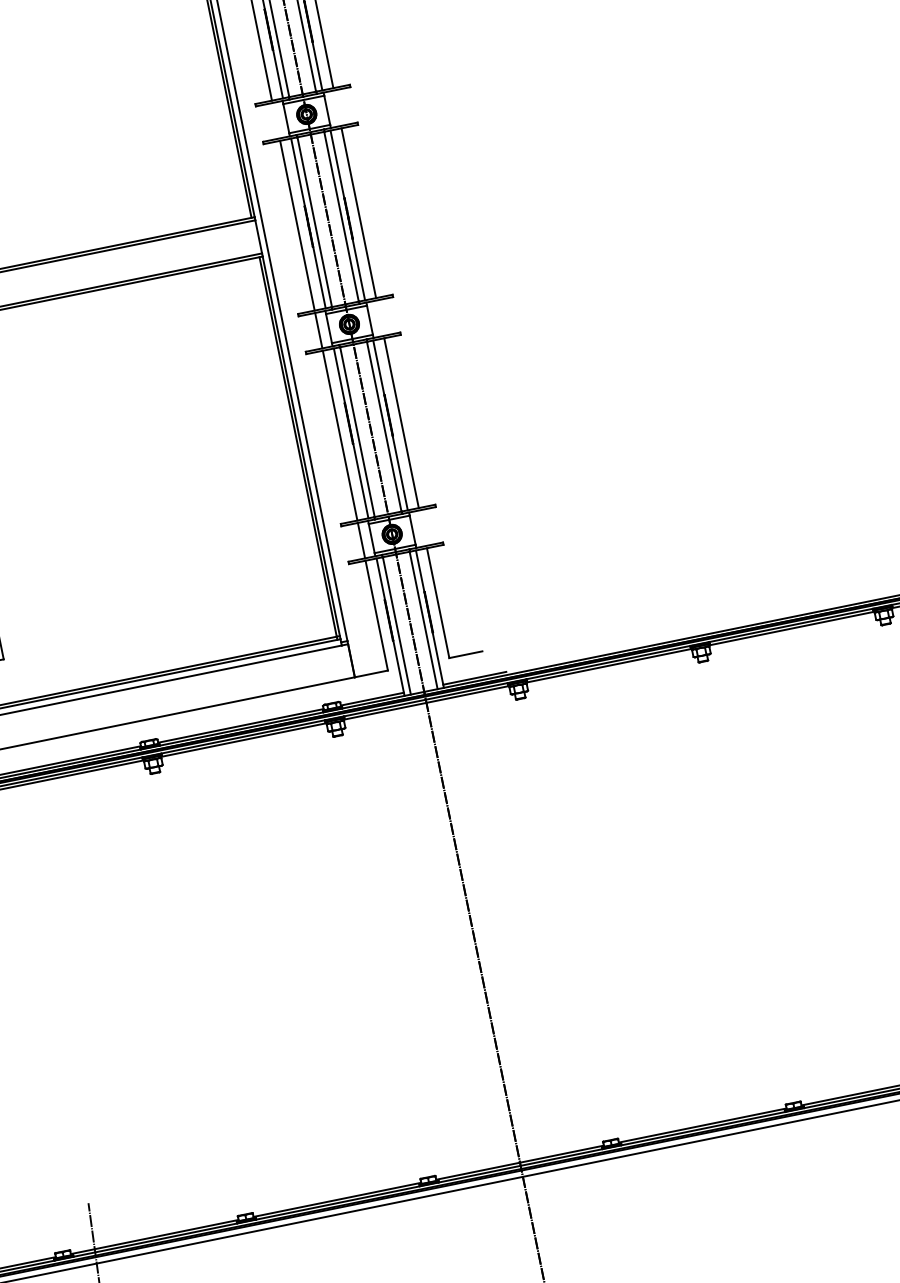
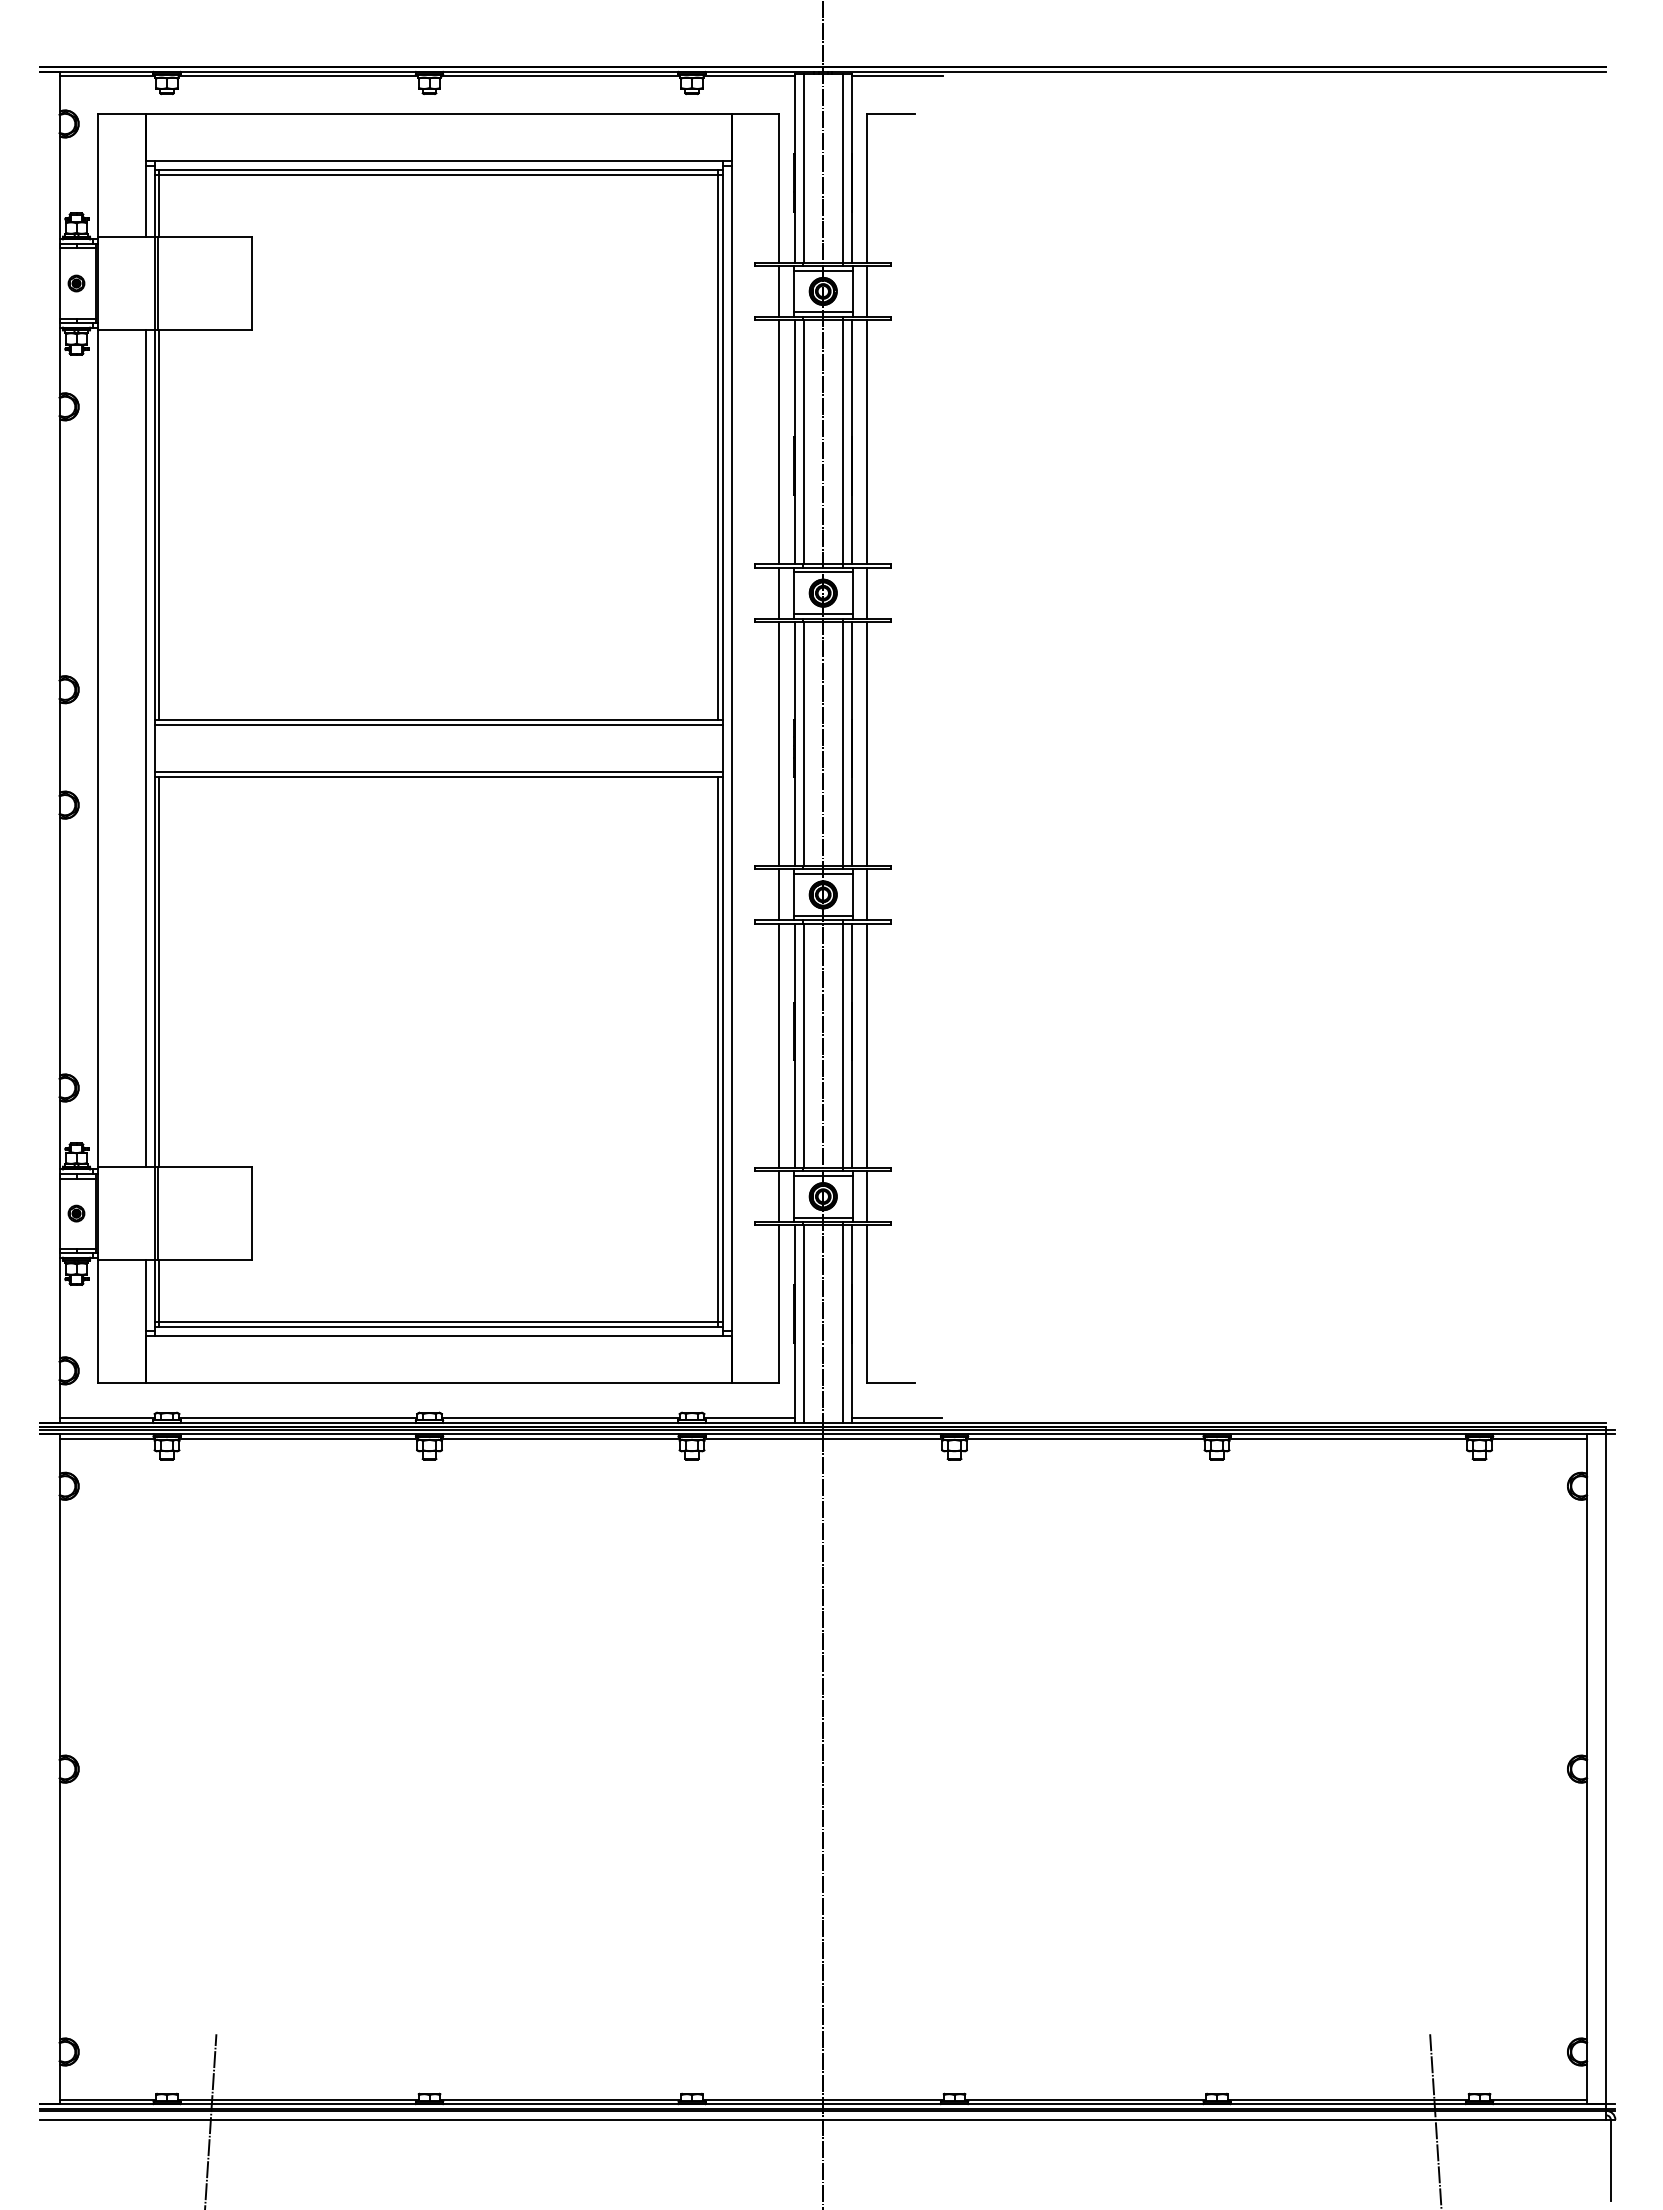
line: (337, 107) -> (867, 592), added
line: (276, 120) -> (779, 592), added
line: (380, 317) -> (867, 894), added
line: (422, 528) -> (867, 1196), added

